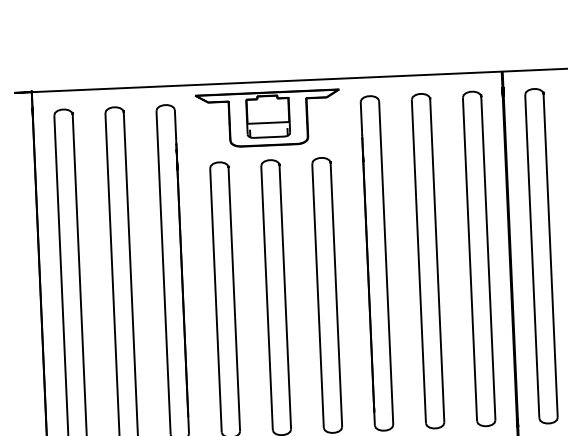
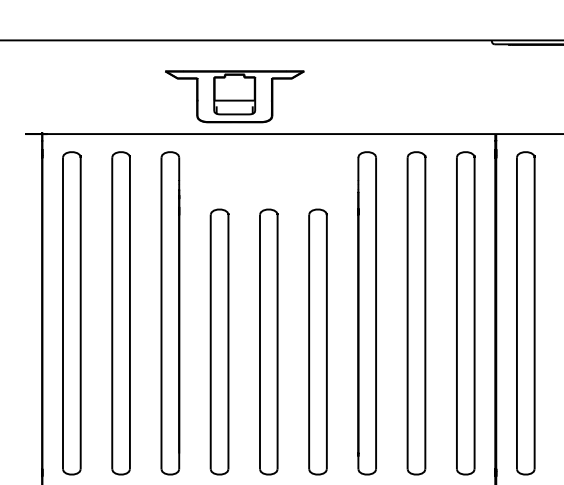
part: (268, 118) -> (234, 96), moved

